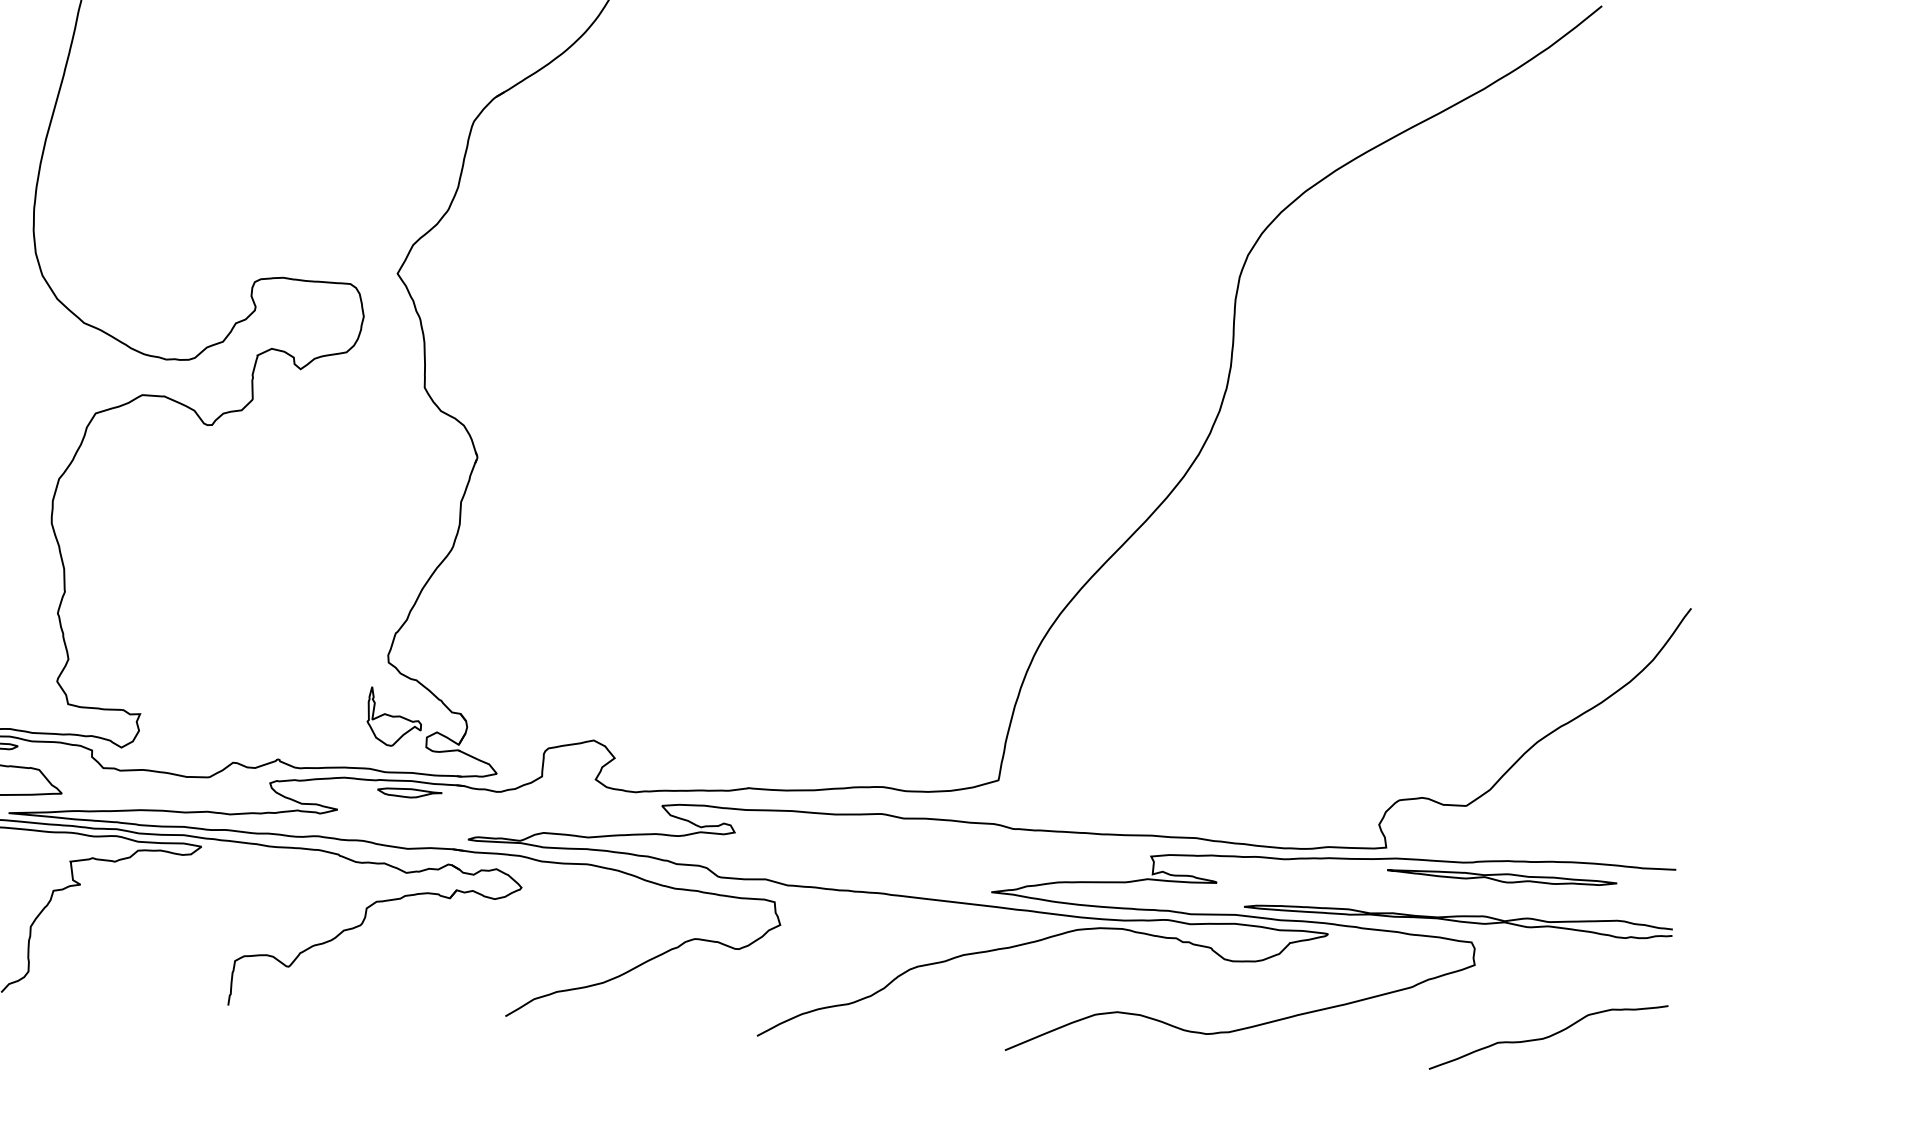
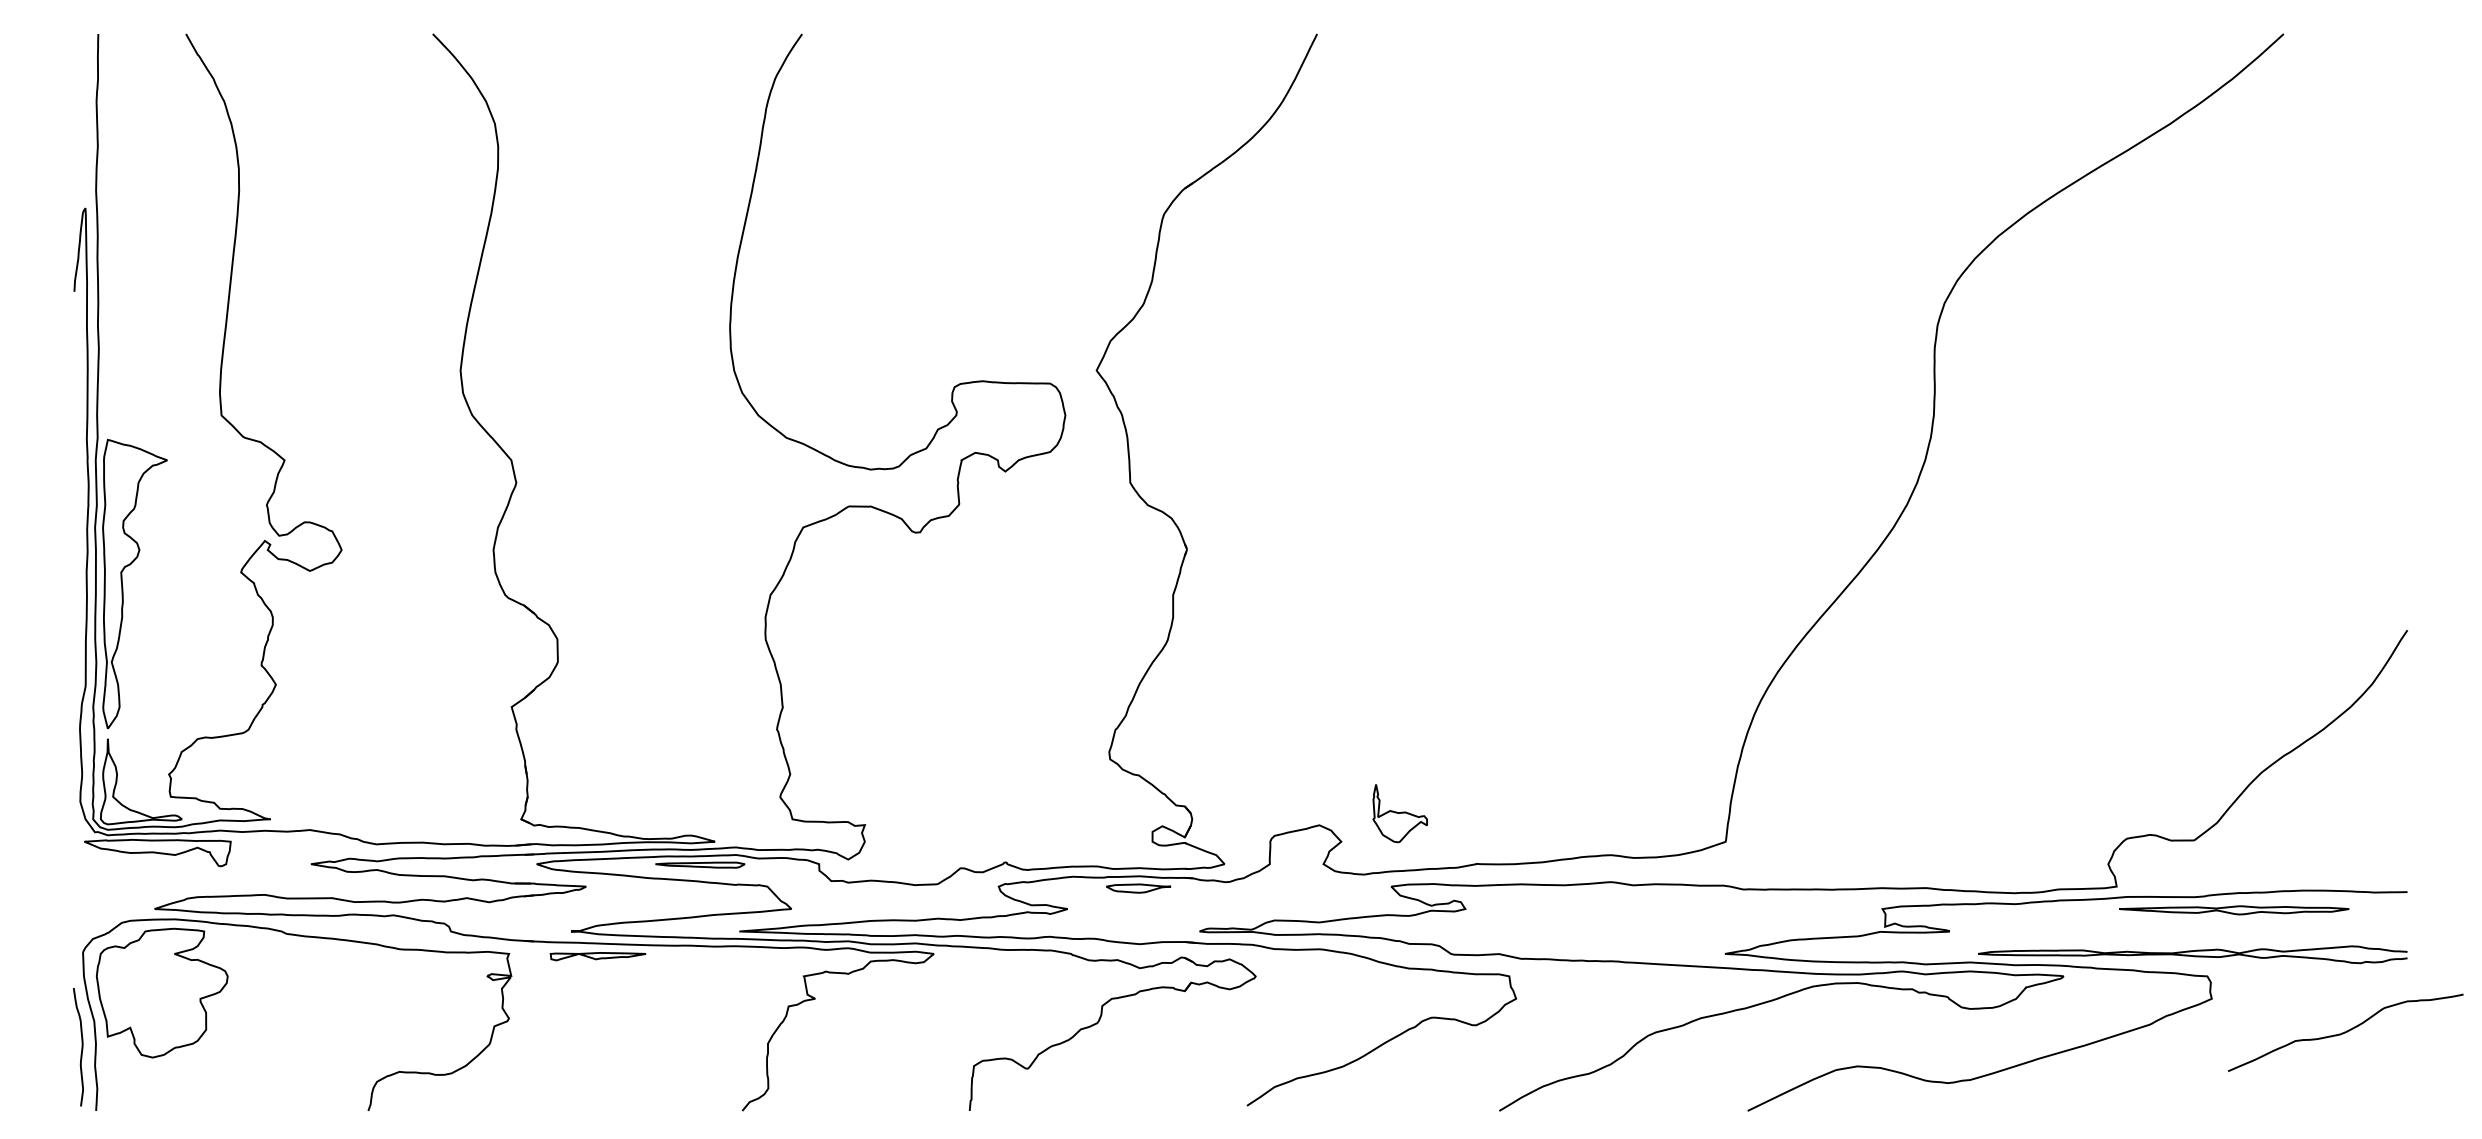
part: (393, 717) -> (1399, 813), moved
curve: (1548, 1037) -> (2345, 1032), moved

